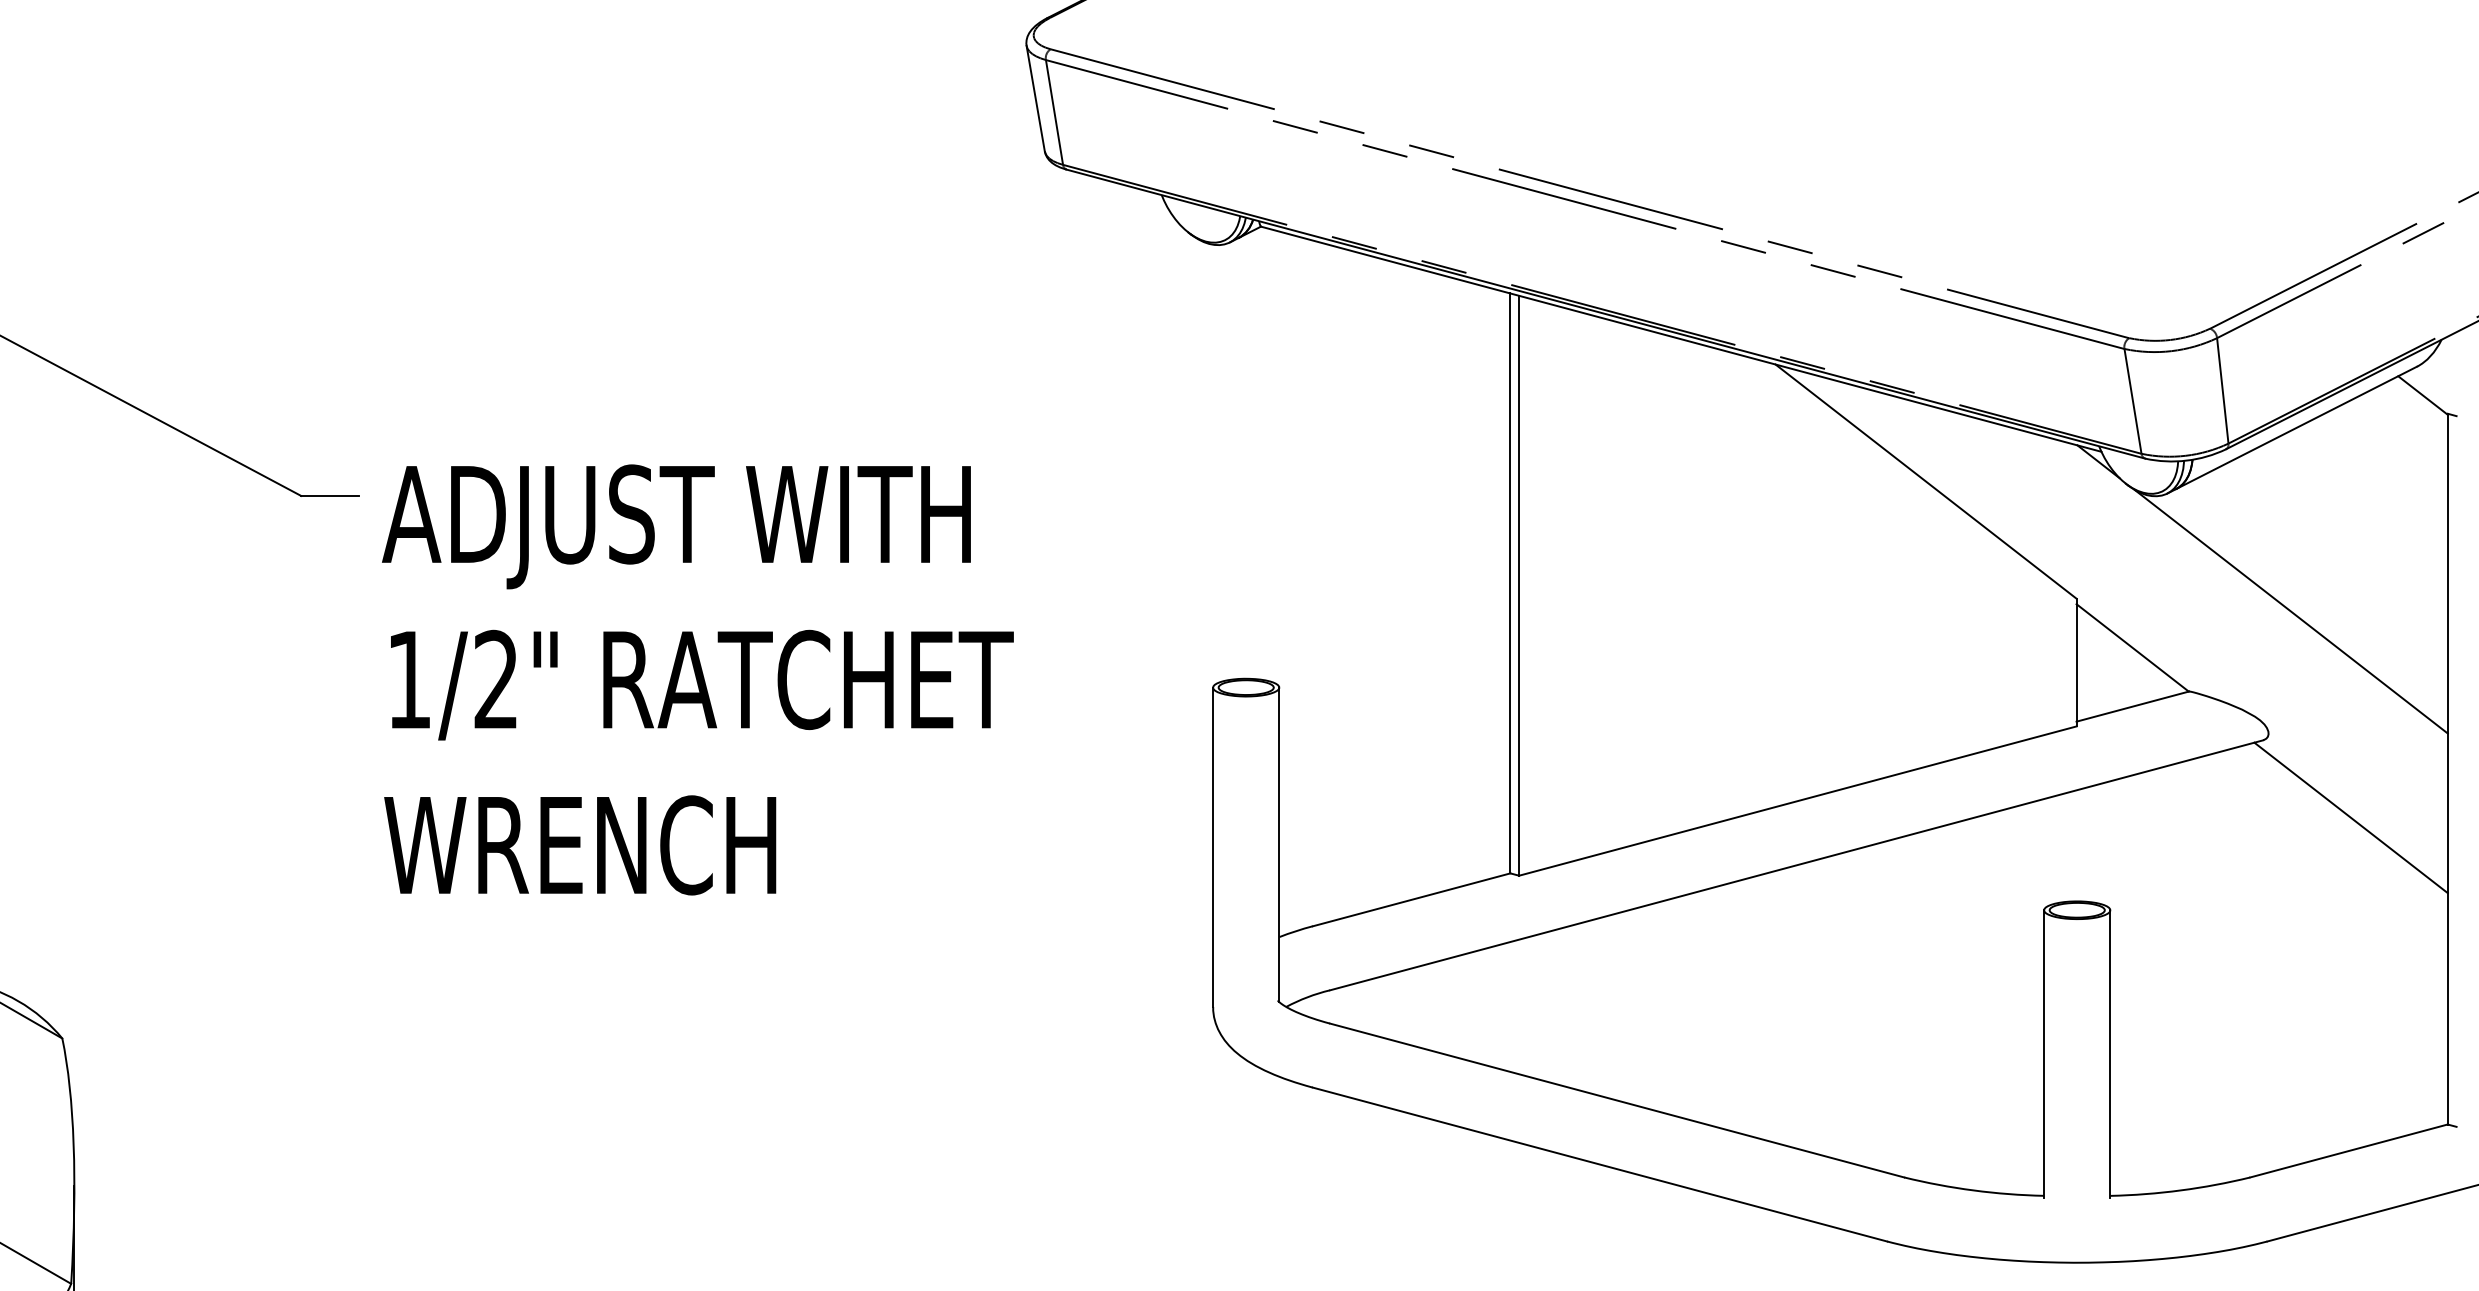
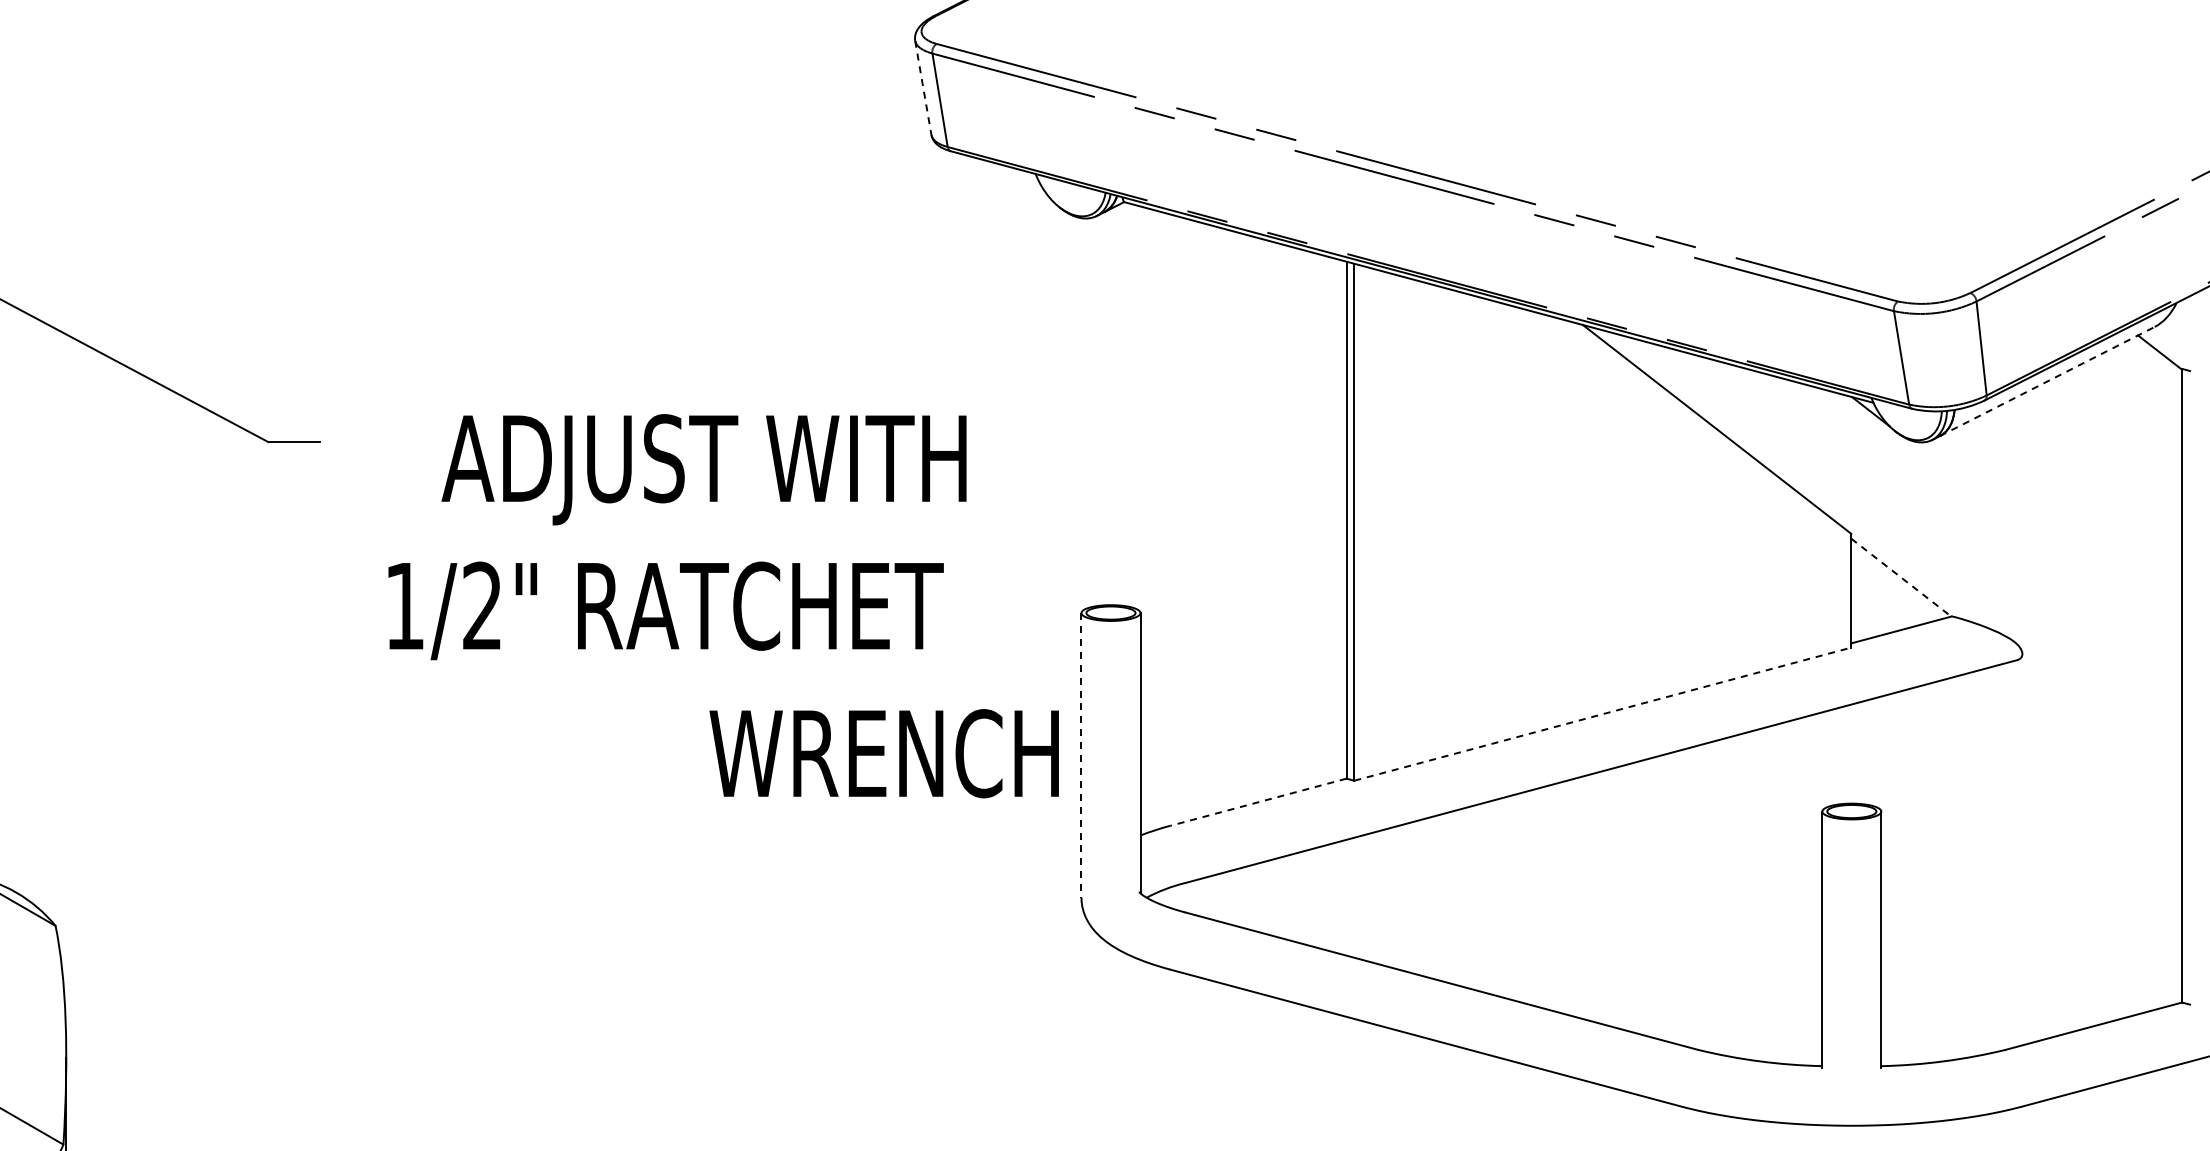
line: (1035, 98) -> (923, 87), solid -> dashed
line: (2296, 427) -> (2047, 381), solid -> dashed
text: (675, 526) -> (703, 469), moved
line: (2291, 610) -> (2042, 544), removed
line: (2132, 647) -> (1901, 577), solid -> dashed
text: (701, 684) -> (665, 610), moved
line: (1798, 801) -> (1603, 714), solid -> dashed
line: (2350, 818) -> (2095, 729), removed
text: (579, 845) -> (883, 753), moved
line: (1213, 847) -> (1081, 755), solid -> dashed
line: (1410, 900) -> (1257, 802), solid -> dashed

